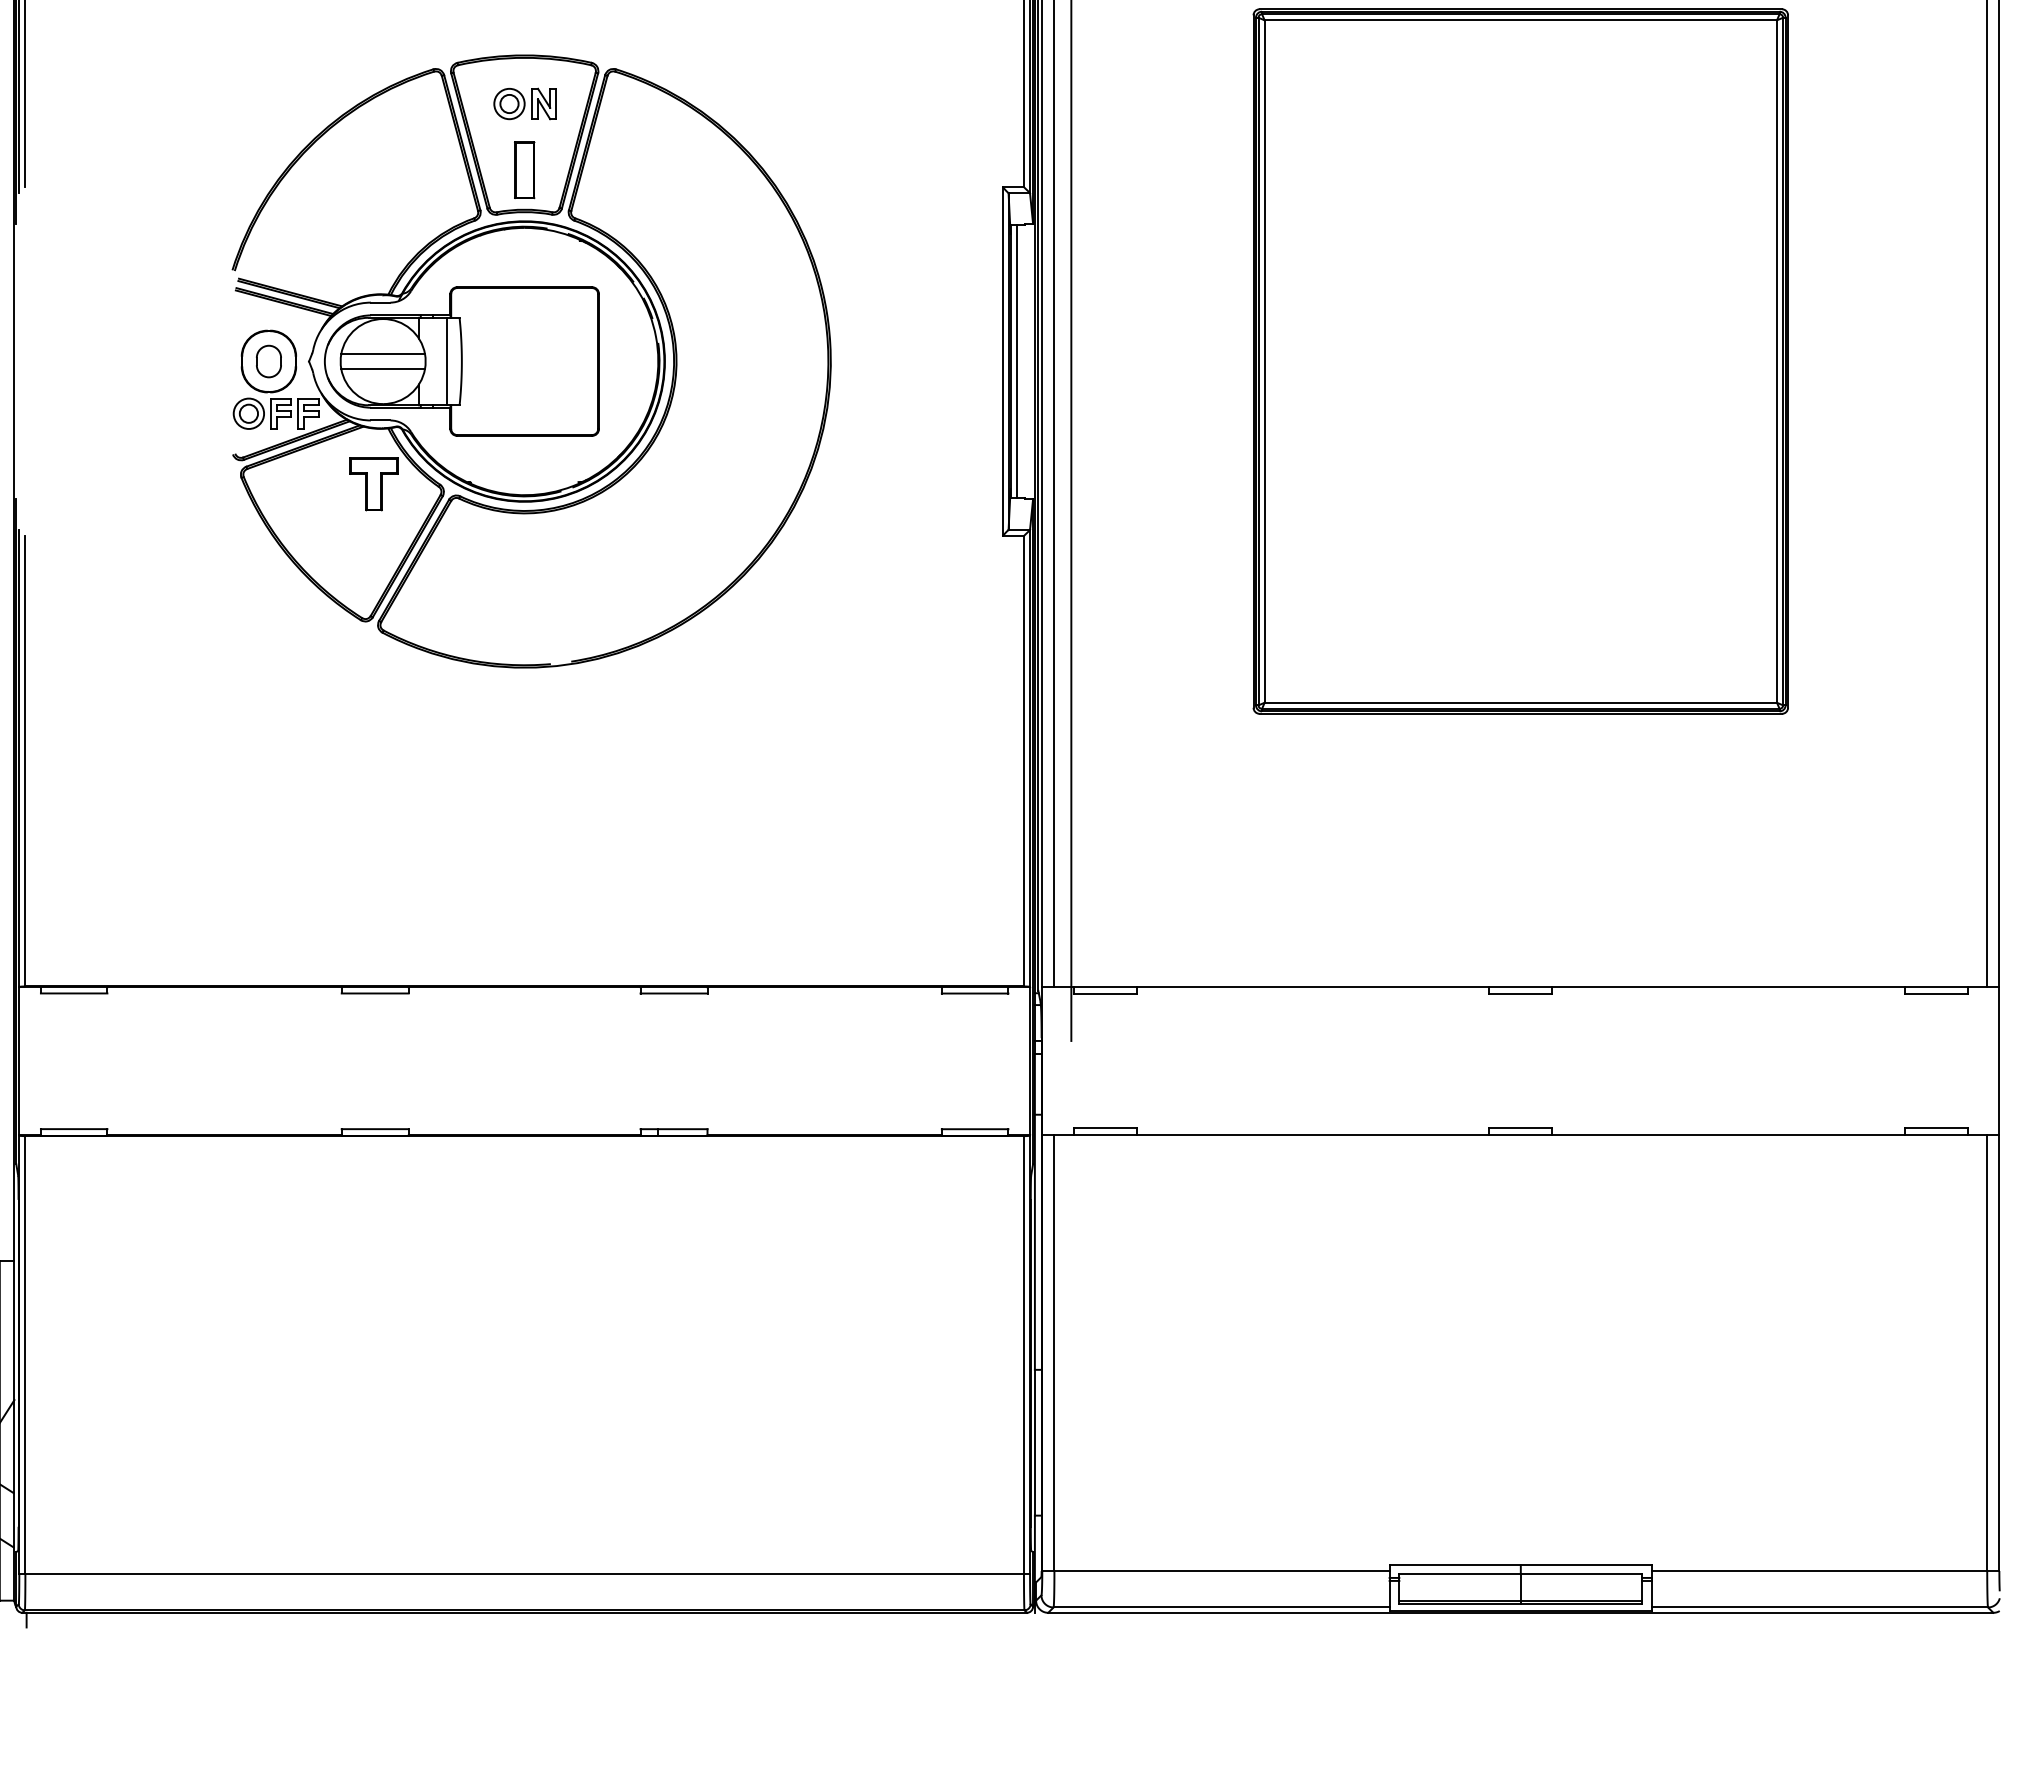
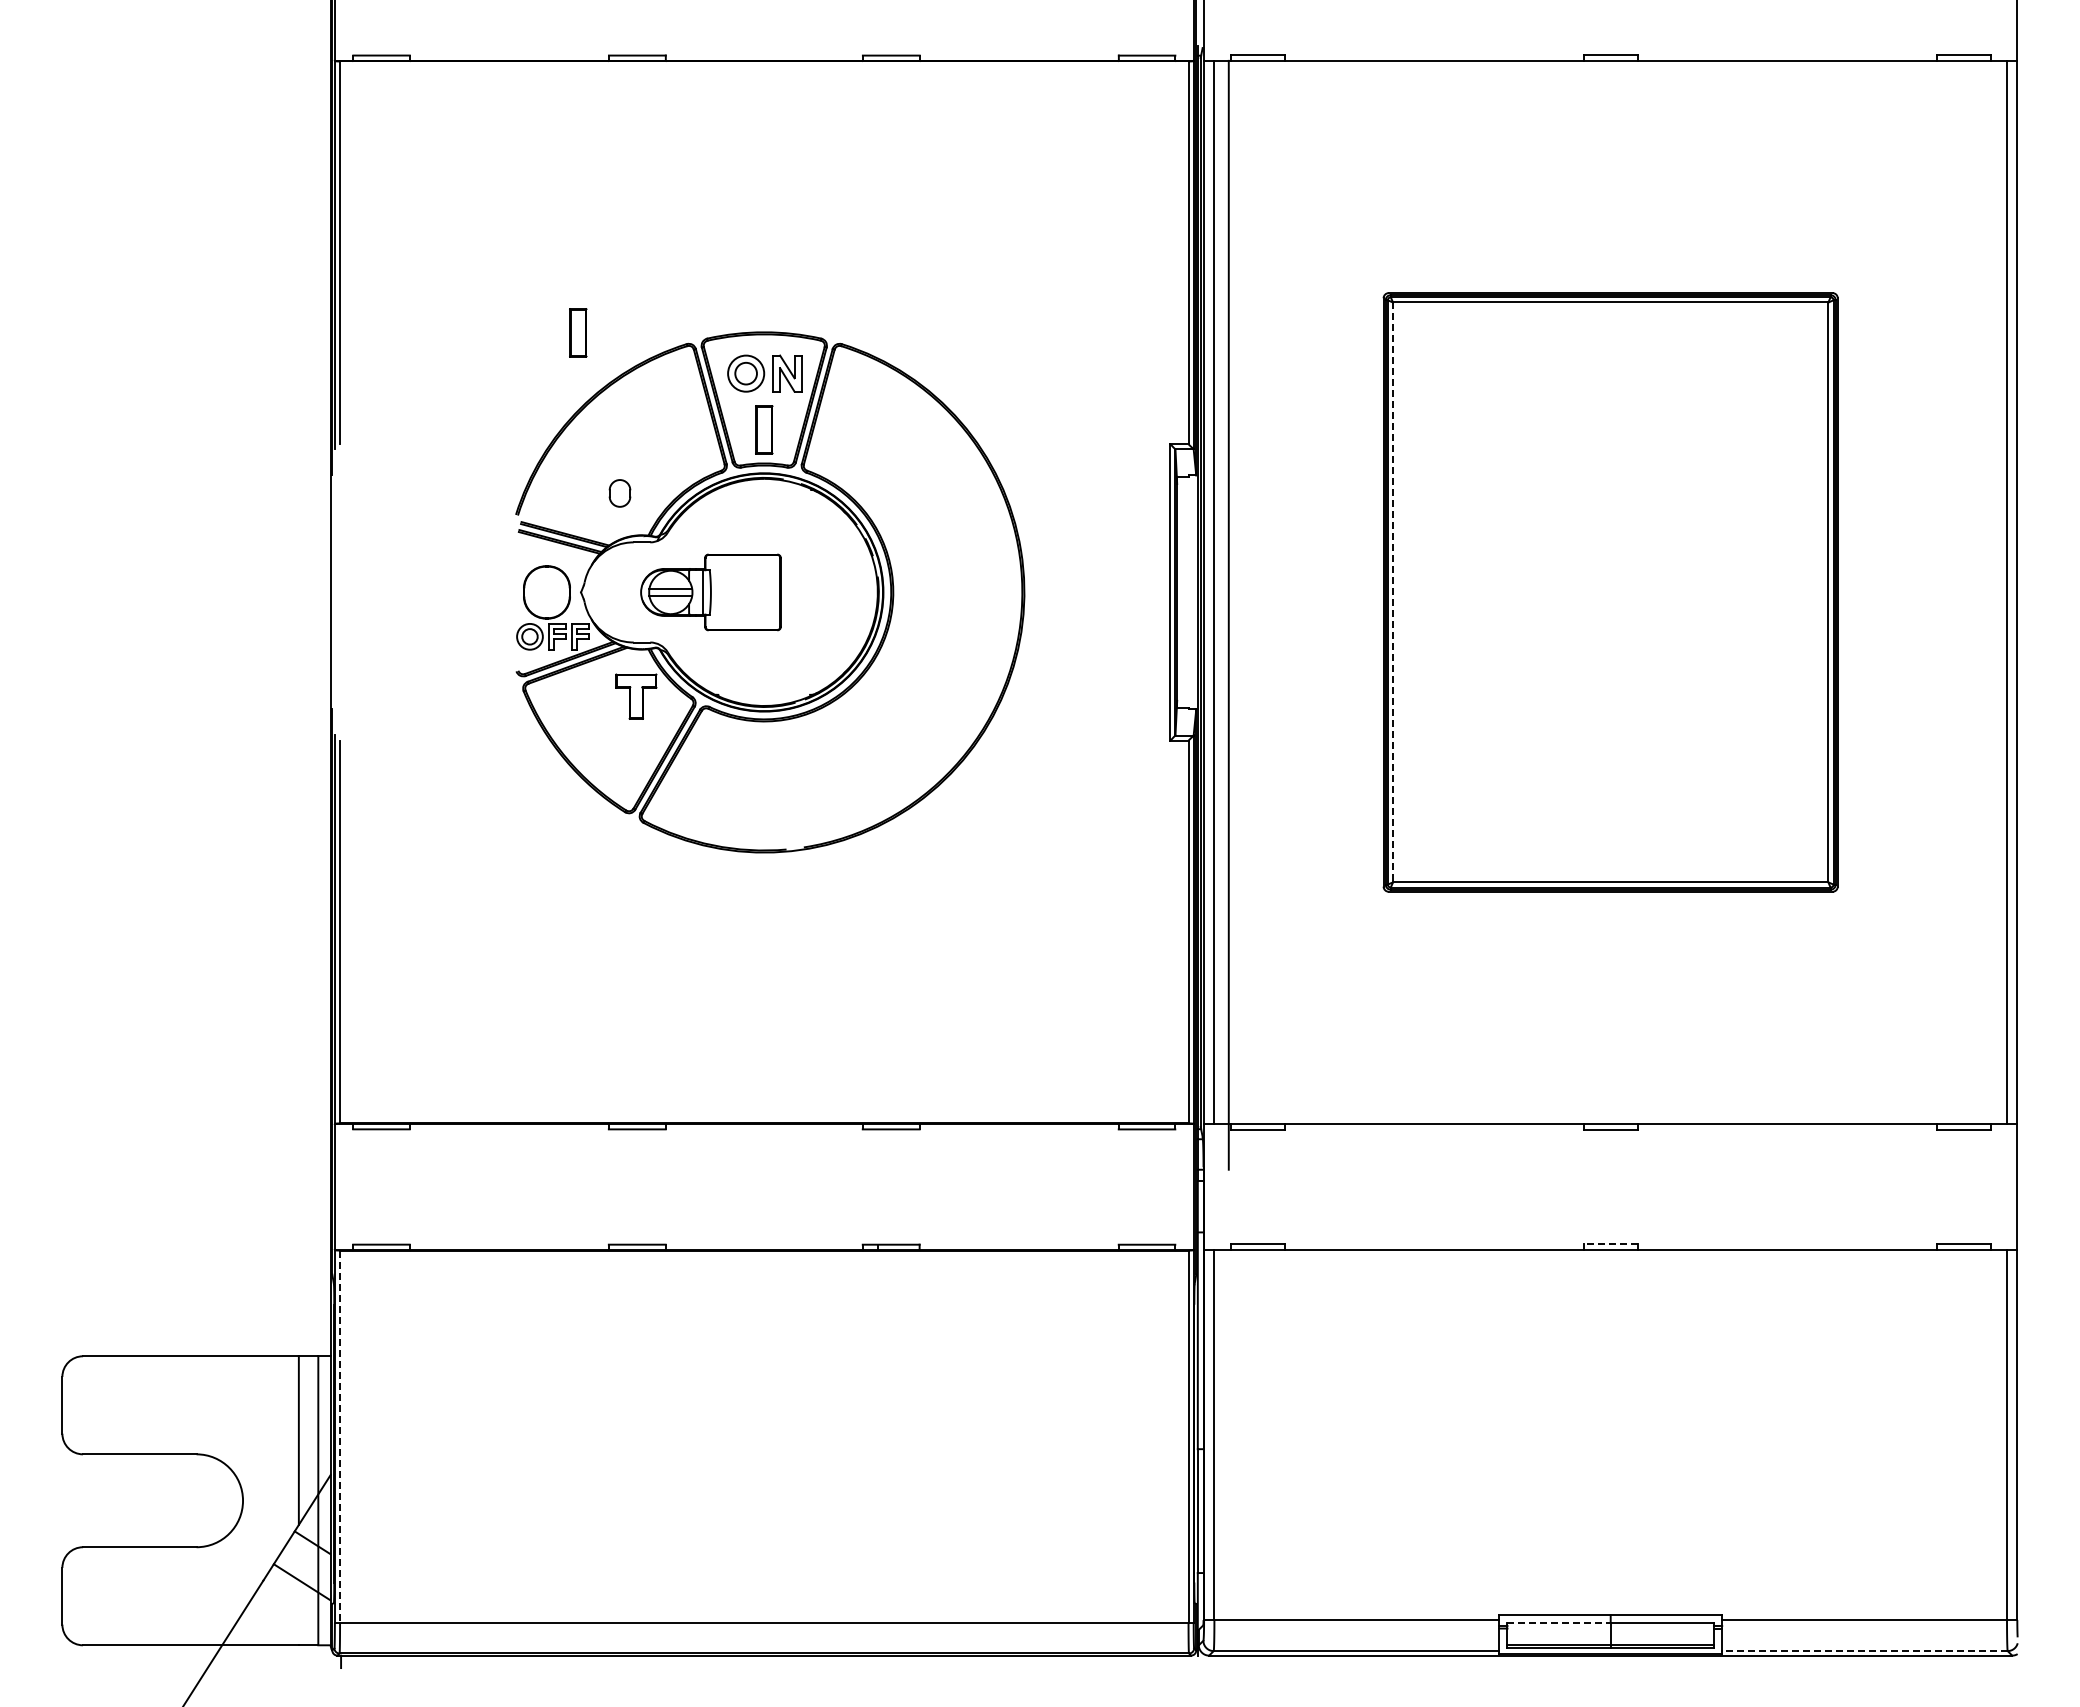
part: (306, 55) -> (578, 332), added
part: (524, 103) -> (764, 373), size x1.4
part: (268, 361) -> (619, 493), moved
part: (461, 361) -> (710, 592), size x0.6
line: (1016, 361) -> (1182, 592), removed
line: (1265, 361) -> (1393, 592), solid -> dashed
line: (1520, 1127) -> (1610, 1243), solid -> dashed
line: (25, 1354) -> (340, 1436), solid -> dashed
line: (1460, 1573) -> (1559, 1622), solid -> dashed
line: (1819, 1607) -> (1864, 1651), solid -> dashed

